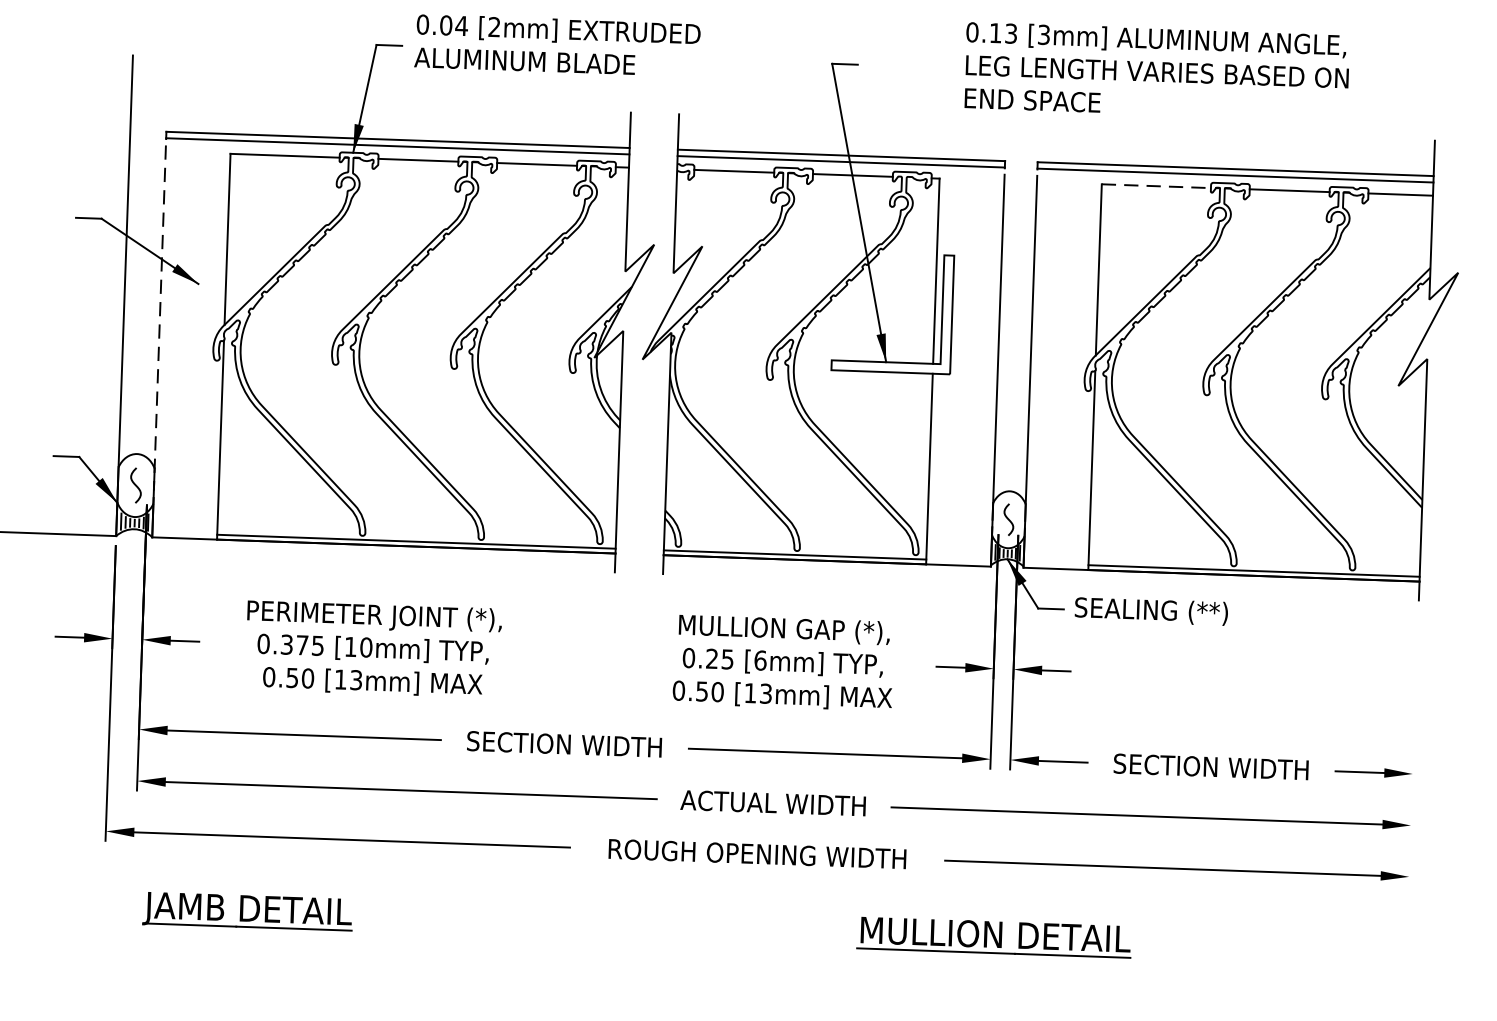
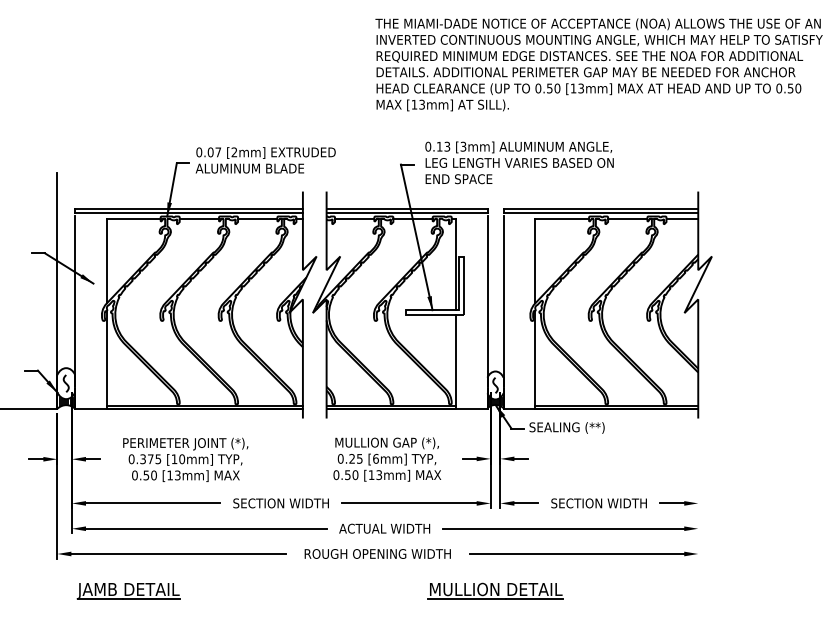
text: (462, 26) -> (218, 152), 0.04 -> 0.07
text: (1156, 70) -> (519, 162), moved
line: (1156, 186) -> (562, 219), dashed -> solid
line: (160, 317) -> (75, 300), dashed -> solid

